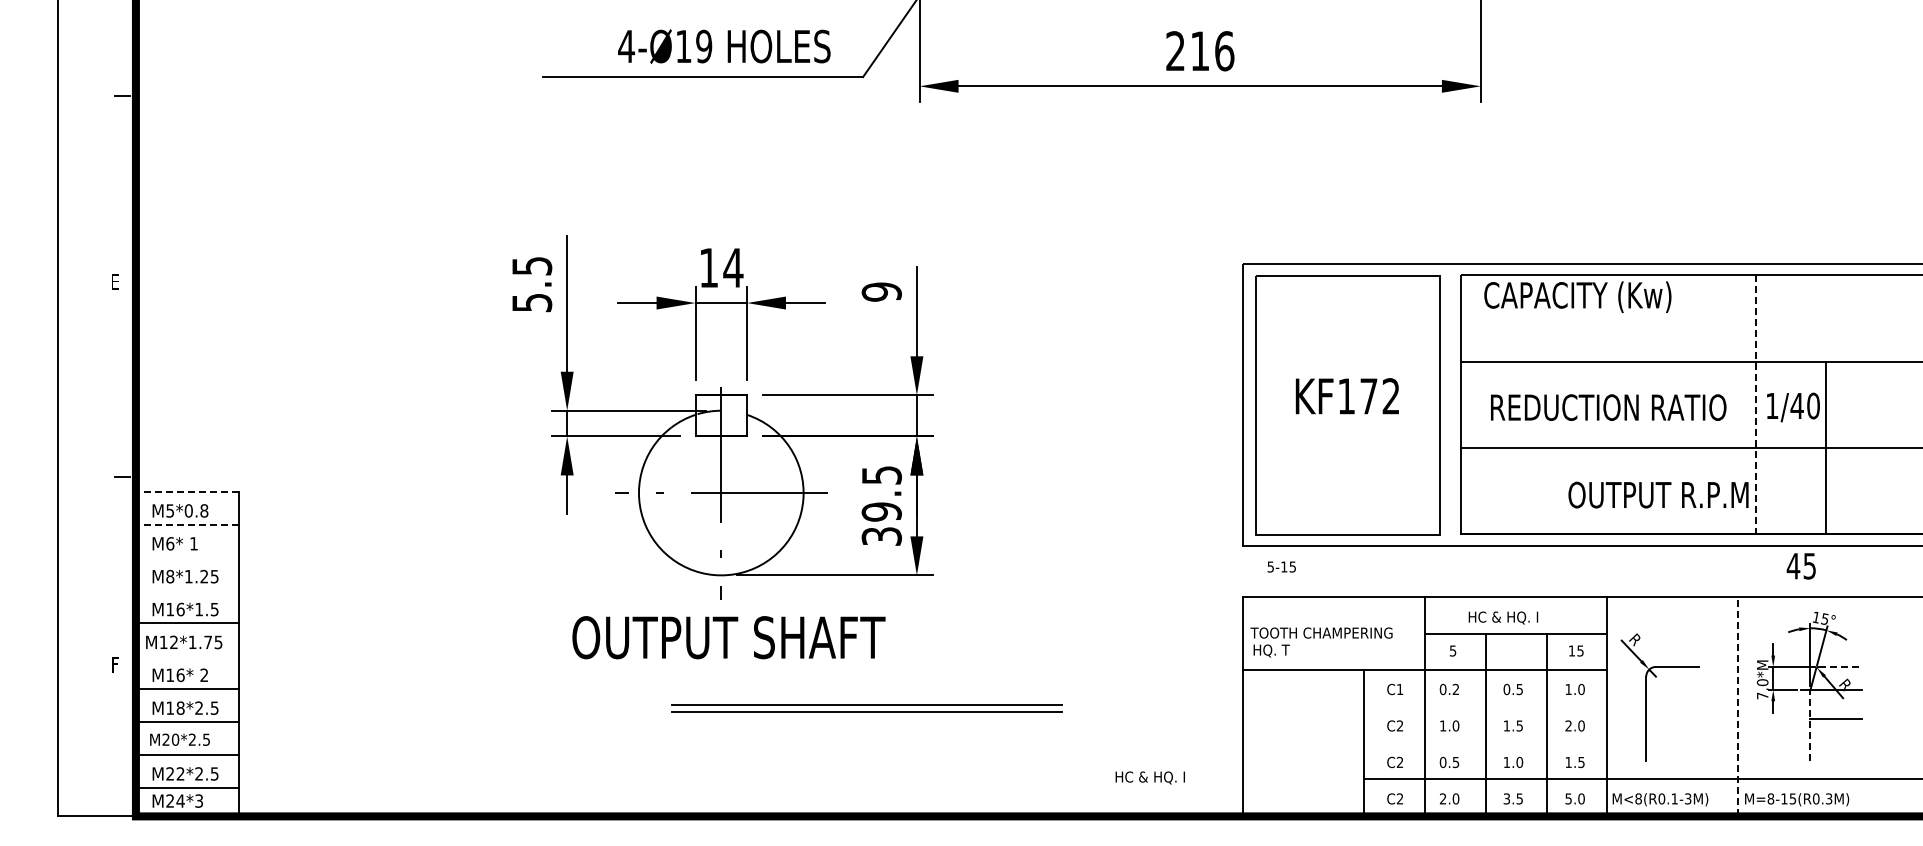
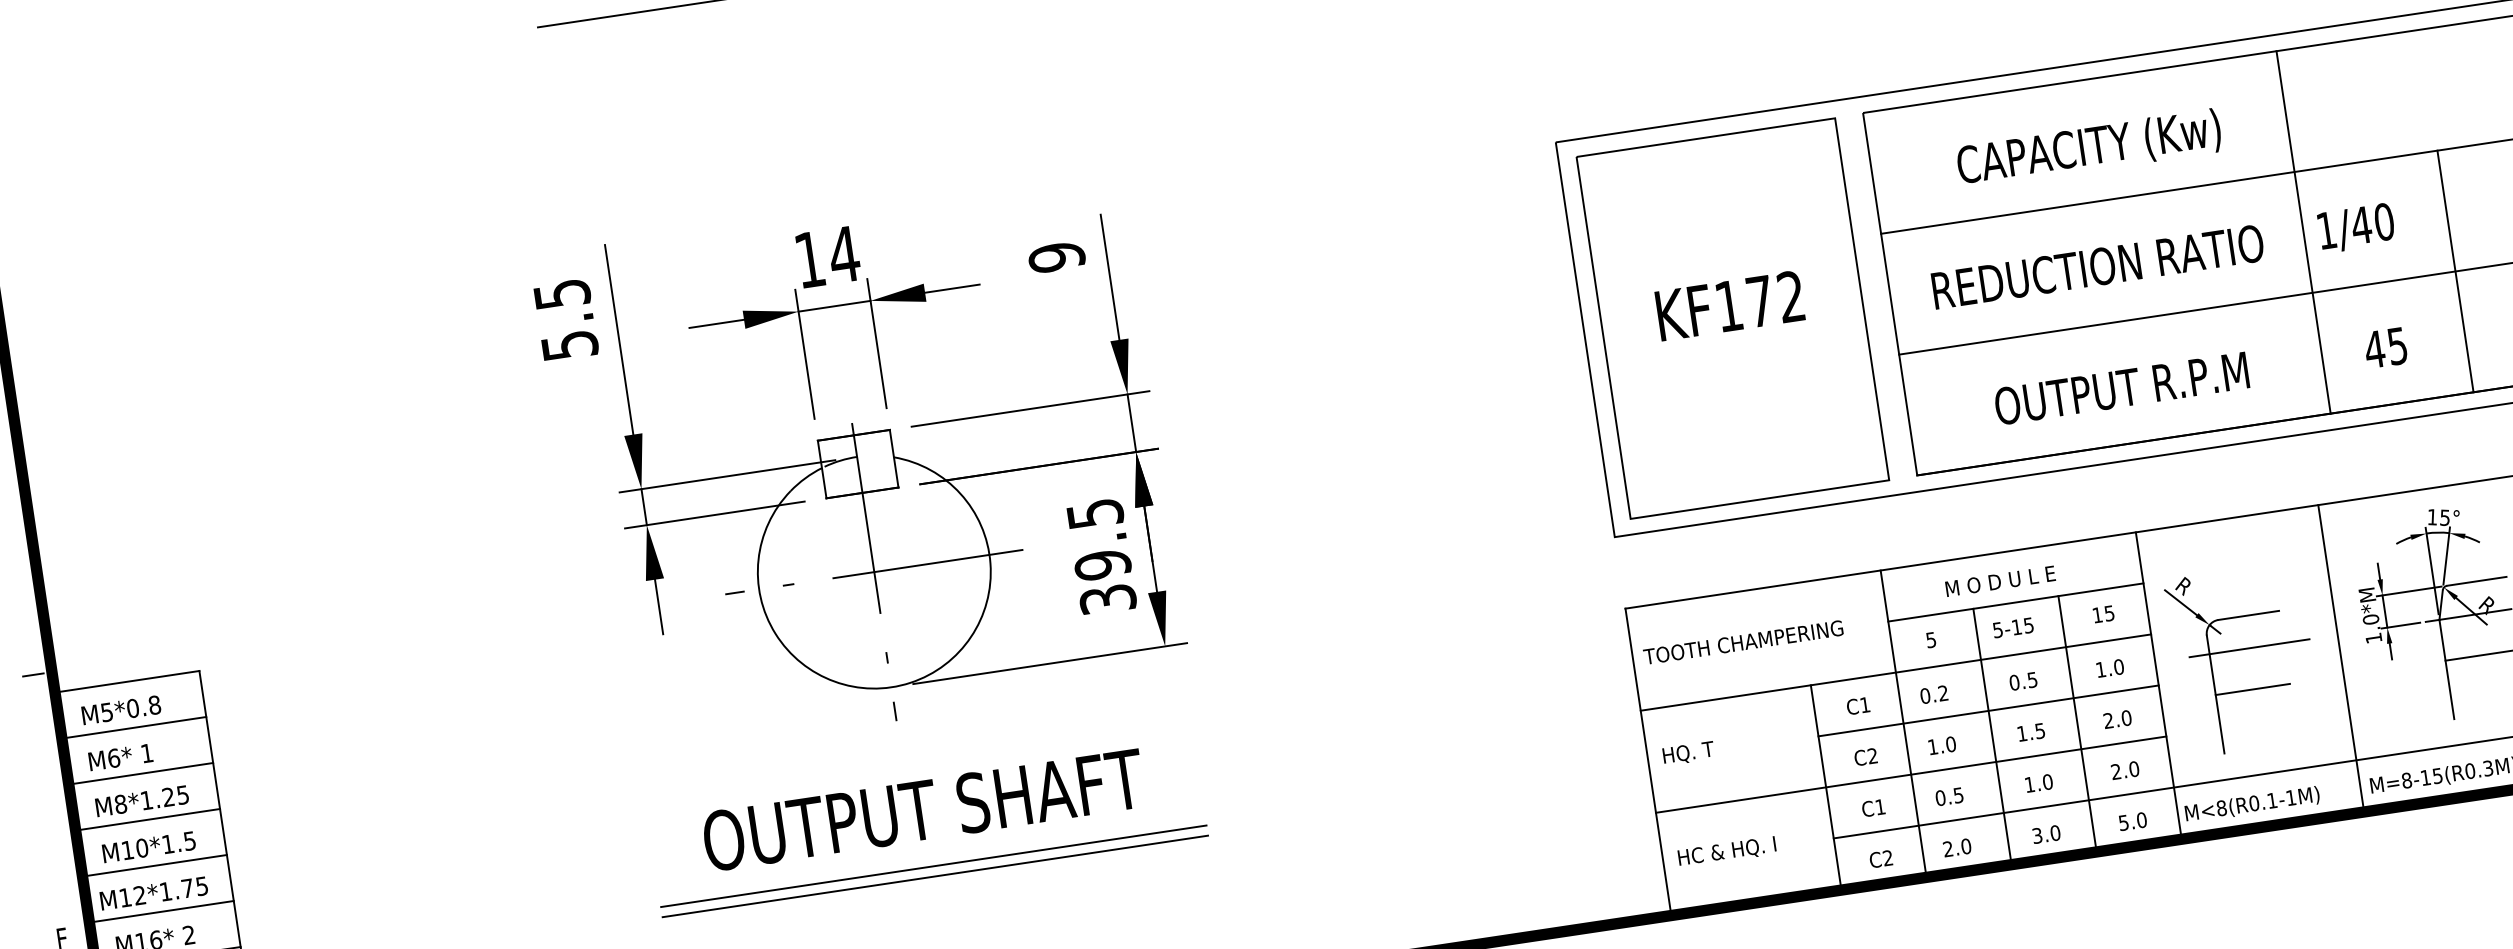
text: (1577, 296) -> (2088, 148), moved
line: (1755, 404) -> (2302, 231), dashed -> solid
line: (1826, 447) -> (2455, 270), moved
line: (187, 491) -> (127, 681), dashed -> solid
text: (1658, 494) -> (2121, 387), moved
line: (187, 524) -> (134, 727), dashed -> solid
line: (187, 557) -> (140, 773), added
text: (1281, 566) -> (2012, 627), moved
text: (1800, 566) -> (2384, 348), moved
line: (187, 590) -> (147, 820), added
text: (180, 608) -> (141, 846), M16*1.5 -> M10*1.5
text: (1508, 617) -> (2001, 581), HC & HQ. I -> M O D U L E
text: (728, 637) -> (923, 810), moved
text: (1271, 650) -> (1688, 752), moved
line: (187, 656) -> (161, 912), added
line: (1841, 666) -> (2477, 580), dashed -> solid
line: (1674, 689) -> (2249, 647), added
text: (1762, 695) -> (2373, 637), 7.0*M -> 1.0*M
line: (1485, 706) -> (1988, 710), added
line: (1737, 706) -> (2340, 658), dashed -> solid
part: (866, 708) -> (933, 871), moved
line: (1672, 719) -> (2252, 690), added
line: (1810, 724) -> (2446, 668), dashed -> solid
line: (1424, 742) -> (1910, 774), added
text: (1399, 761) -> (1879, 805), C2 -> C1
text: (1574, 762) -> (2124, 770), 1.5 -> 2.0
text: (1149, 777) -> (1726, 851), moved
text: (1519, 798) -> (2055, 832), 3.5 -> 3.0
text: (1688, 798) -> (2291, 797), M<8(R0.1-3M) -> M<8(R0.1-1M)

